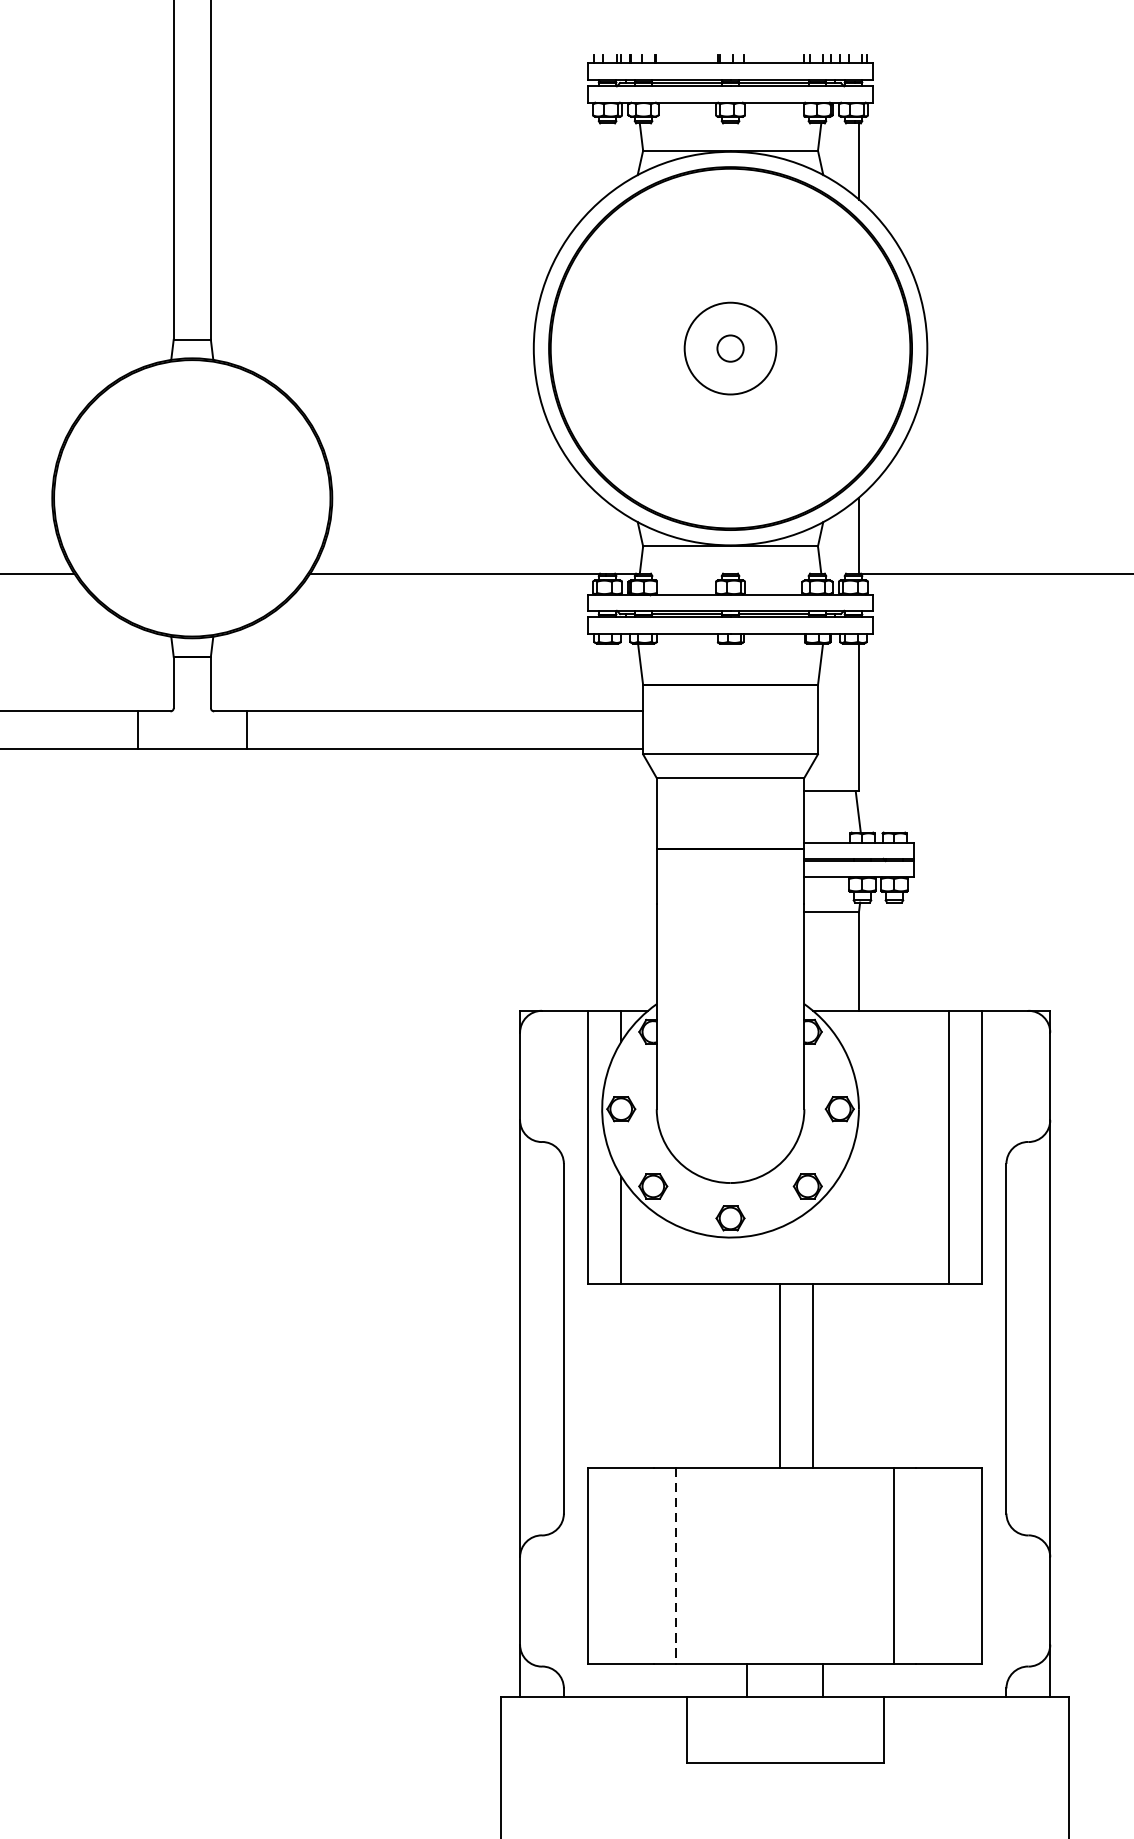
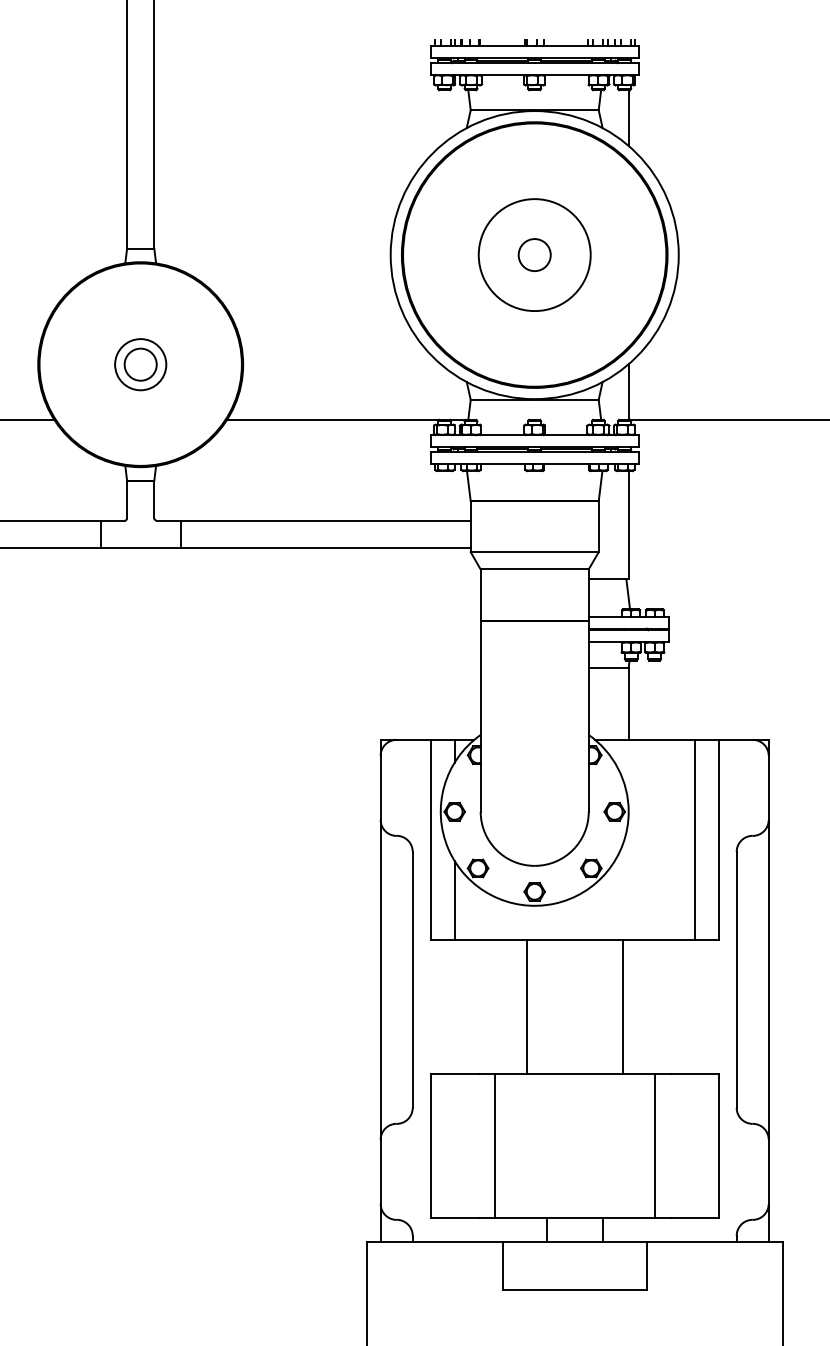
circle: (730, 349) -> (534, 255), size x1.67
circle: (730, 349) -> (534, 255), size x1.67
part: (192, 498) -> (140, 364), added
line: (779, 1375) -> (526, 1006), moved
line: (812, 1375) -> (622, 1006), moved
line: (675, 1566) -> (494, 1146), dashed -> solid

